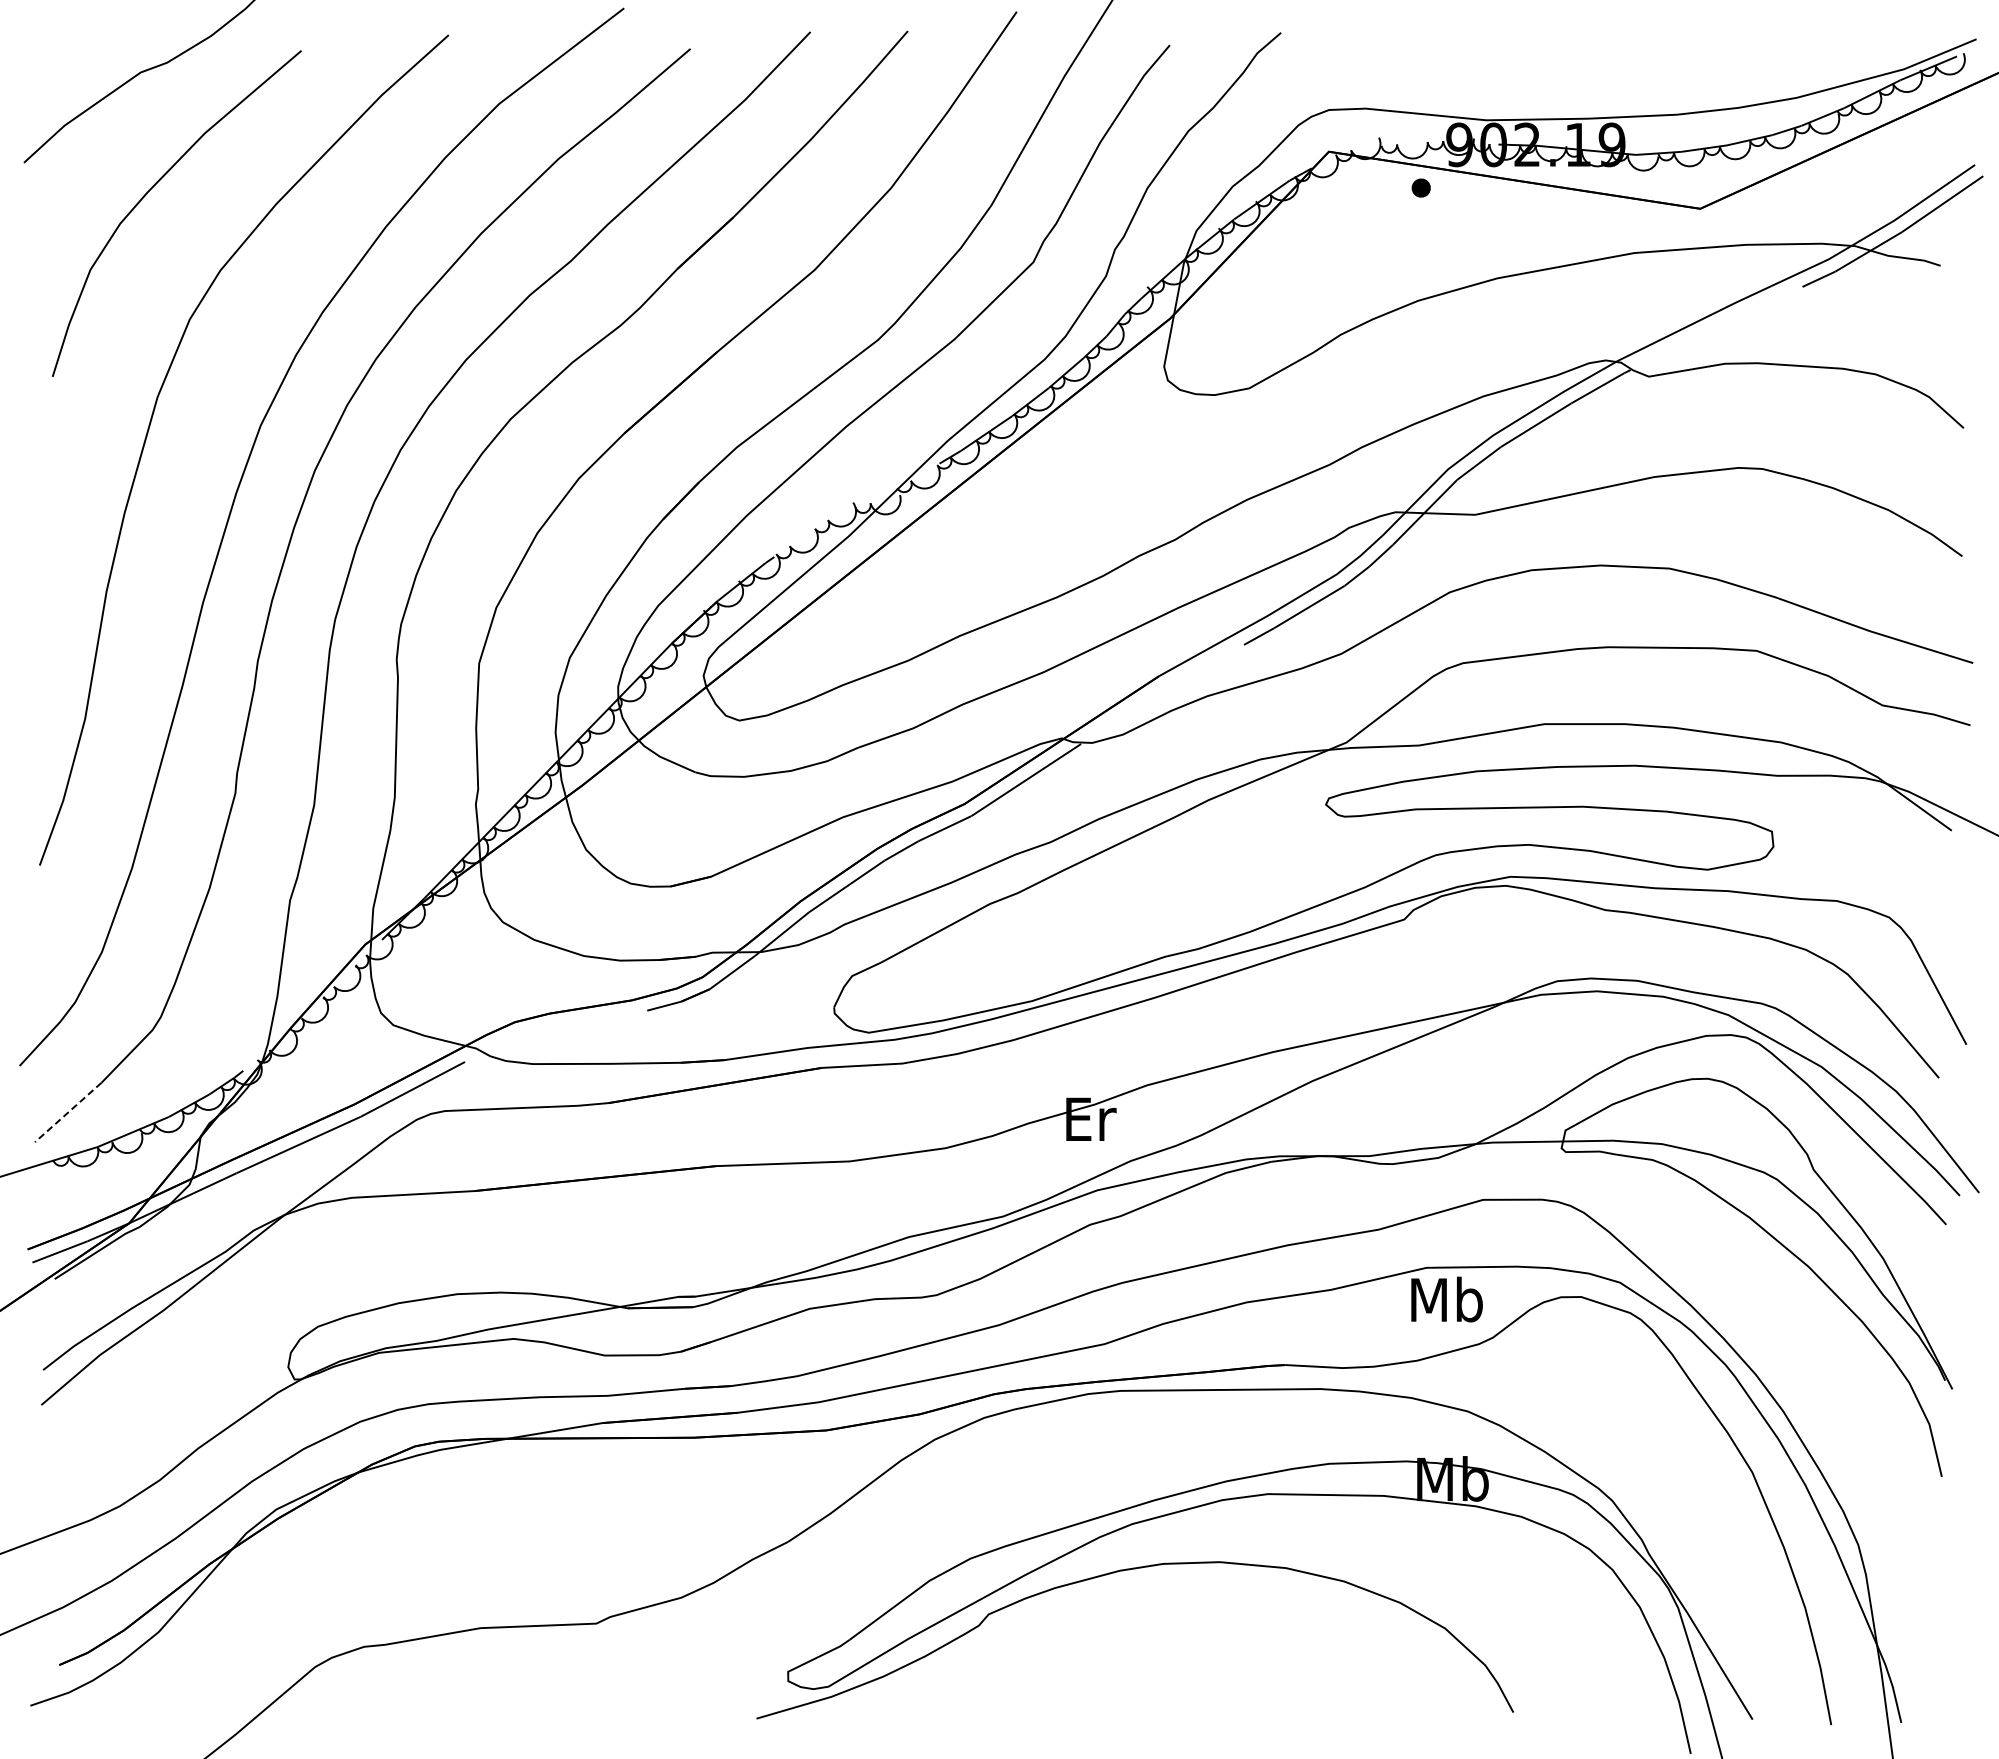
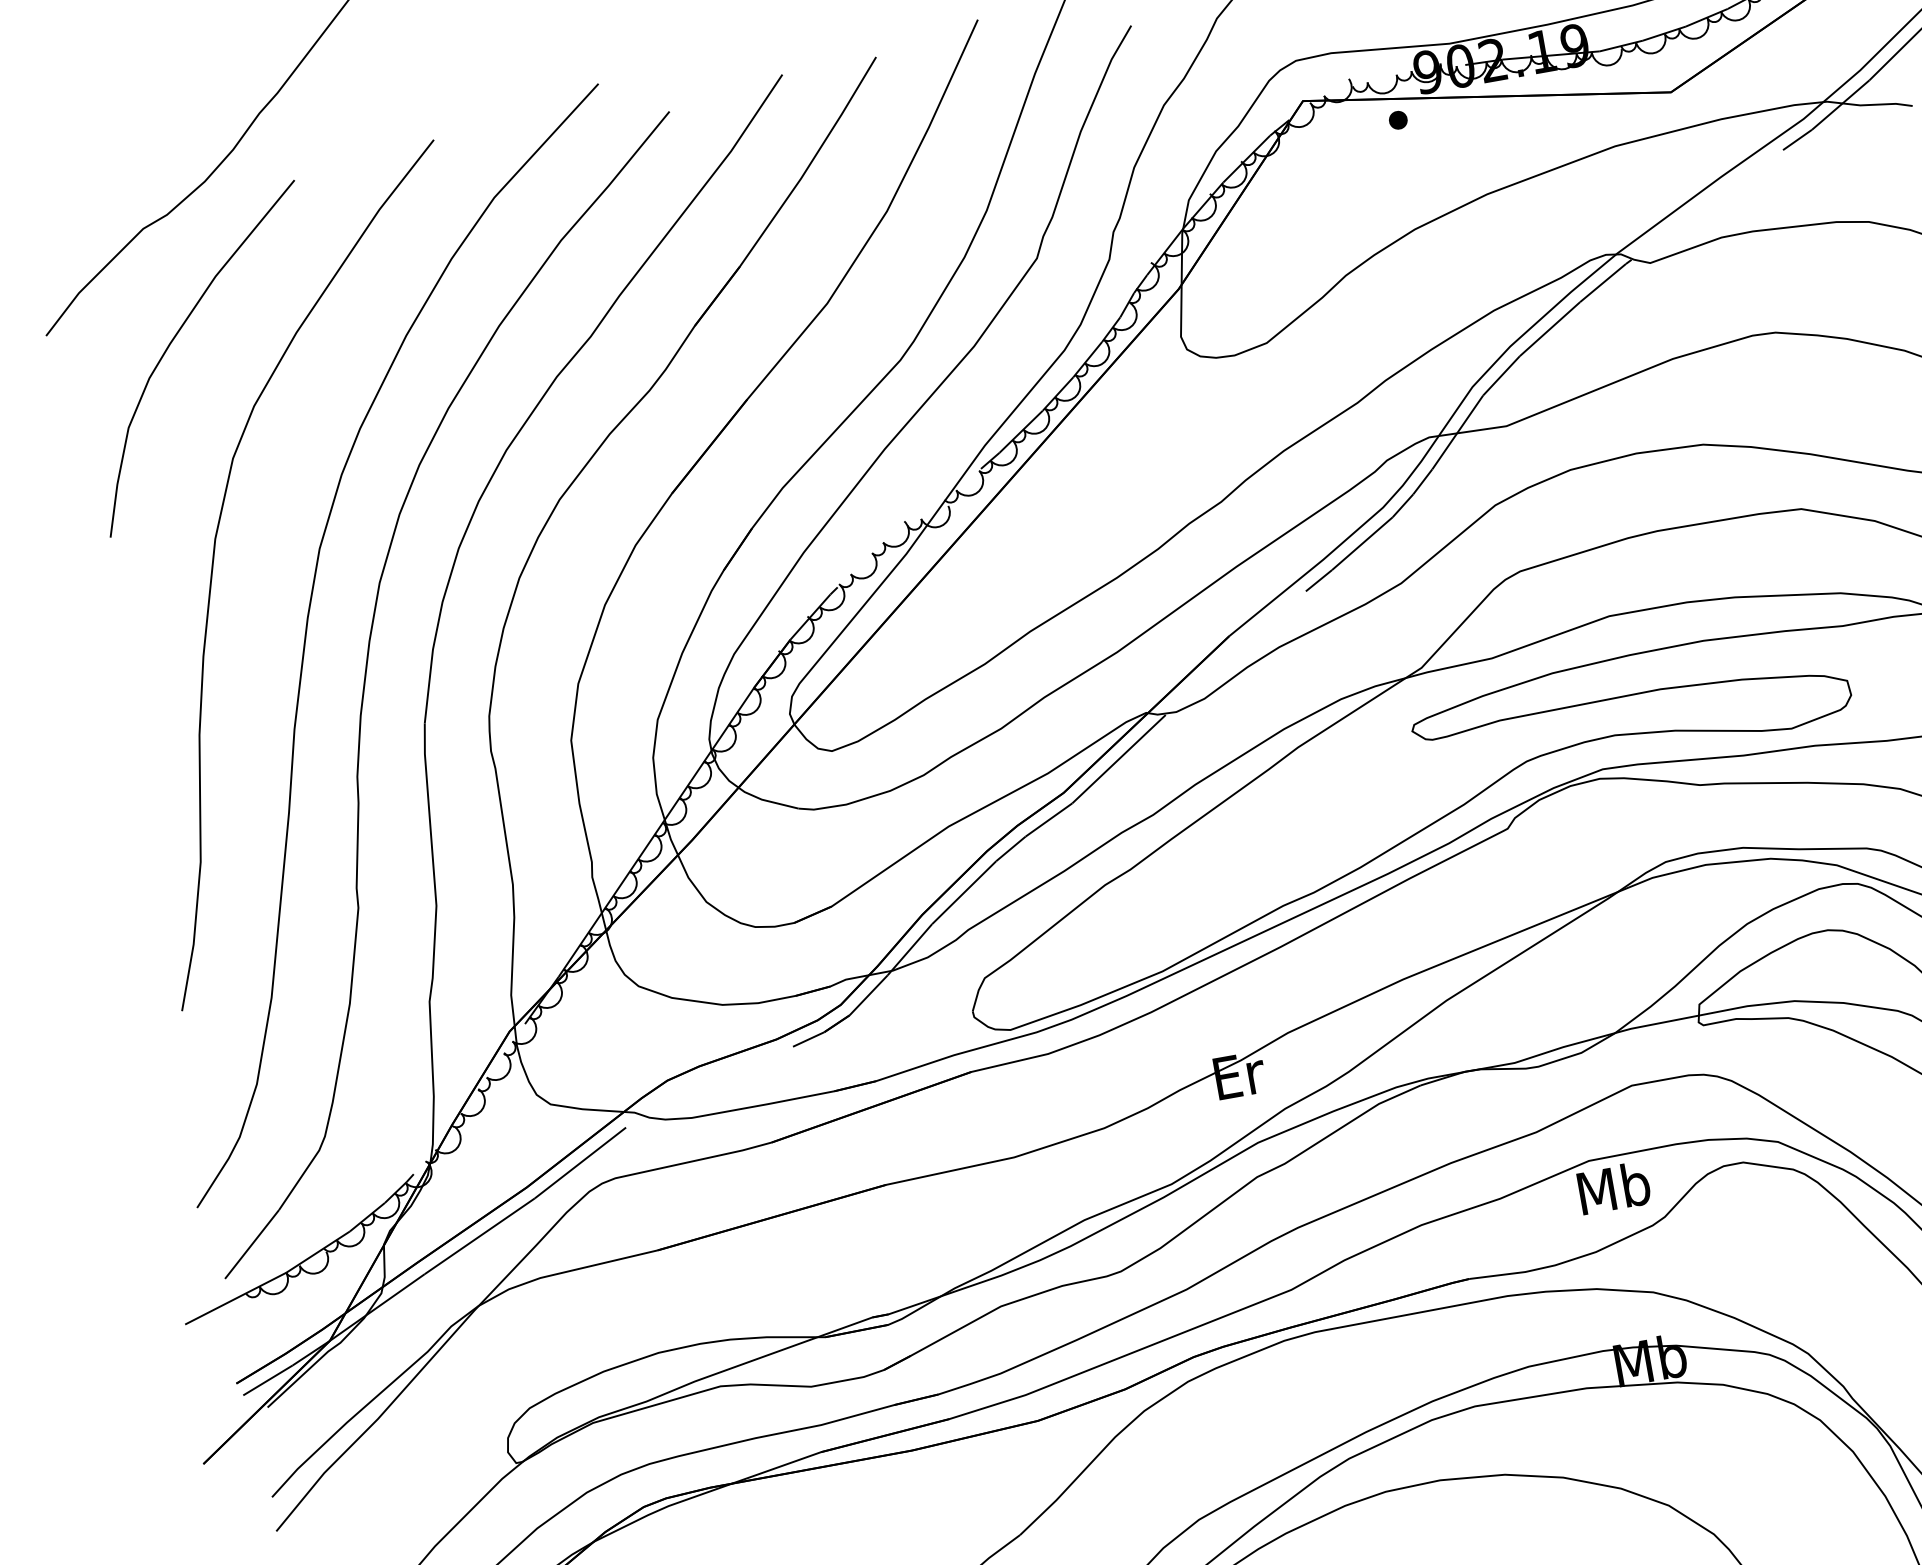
line: (68, 1112) -> (252, 1244), dashed -> solid

